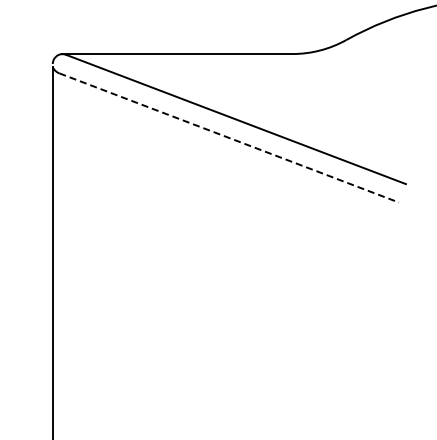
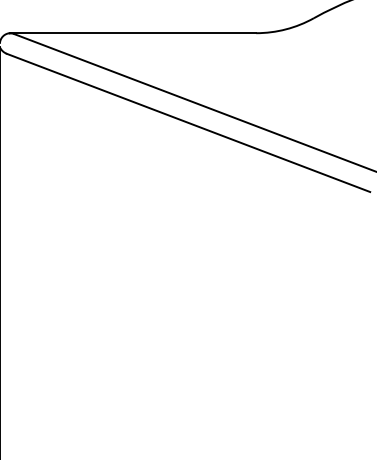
line: (229, 137) -> (188, 122), dashed -> solid

